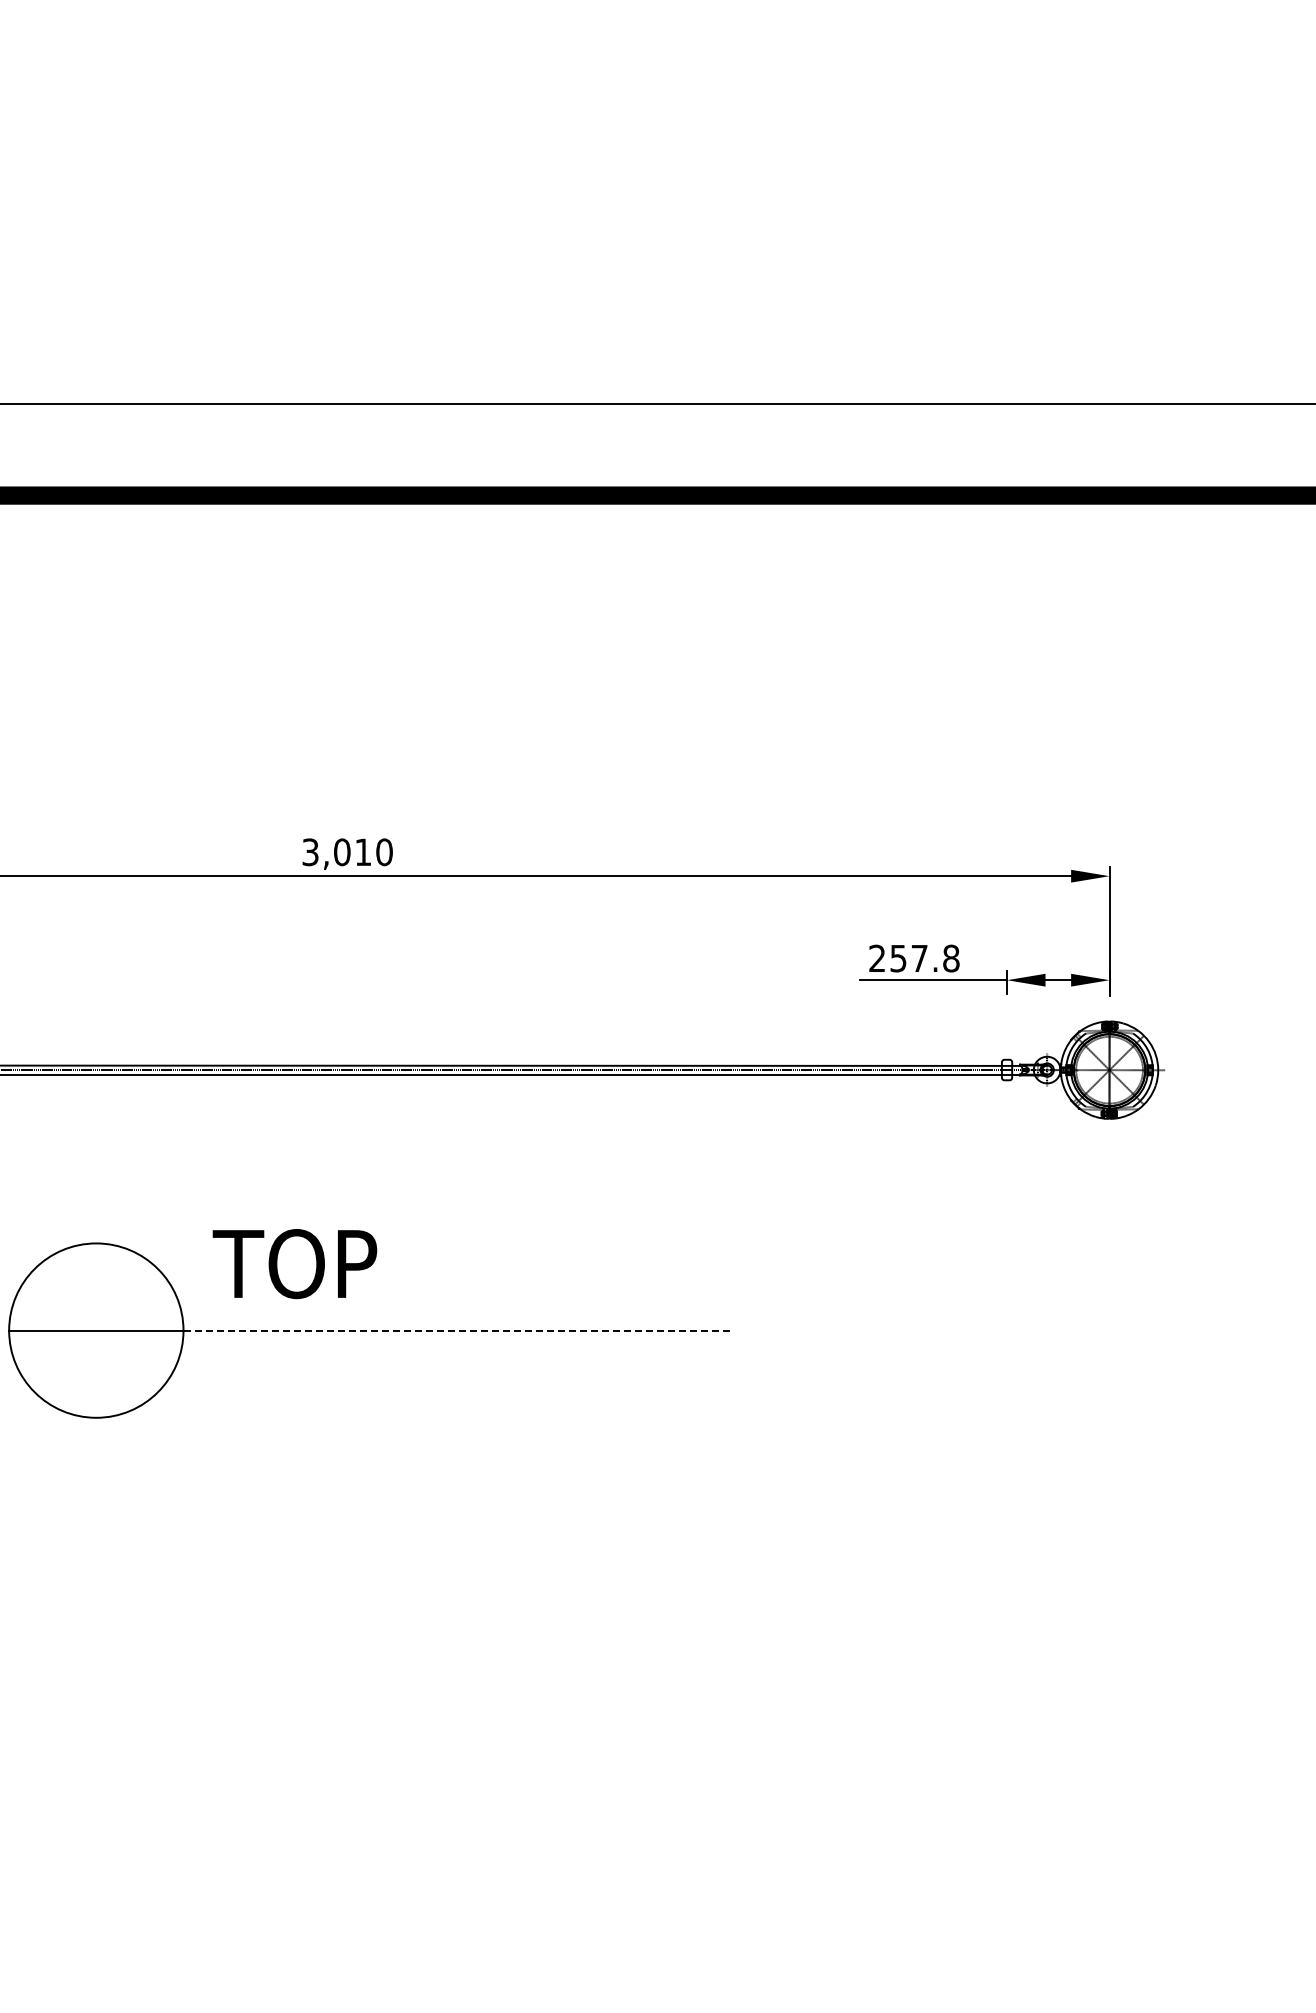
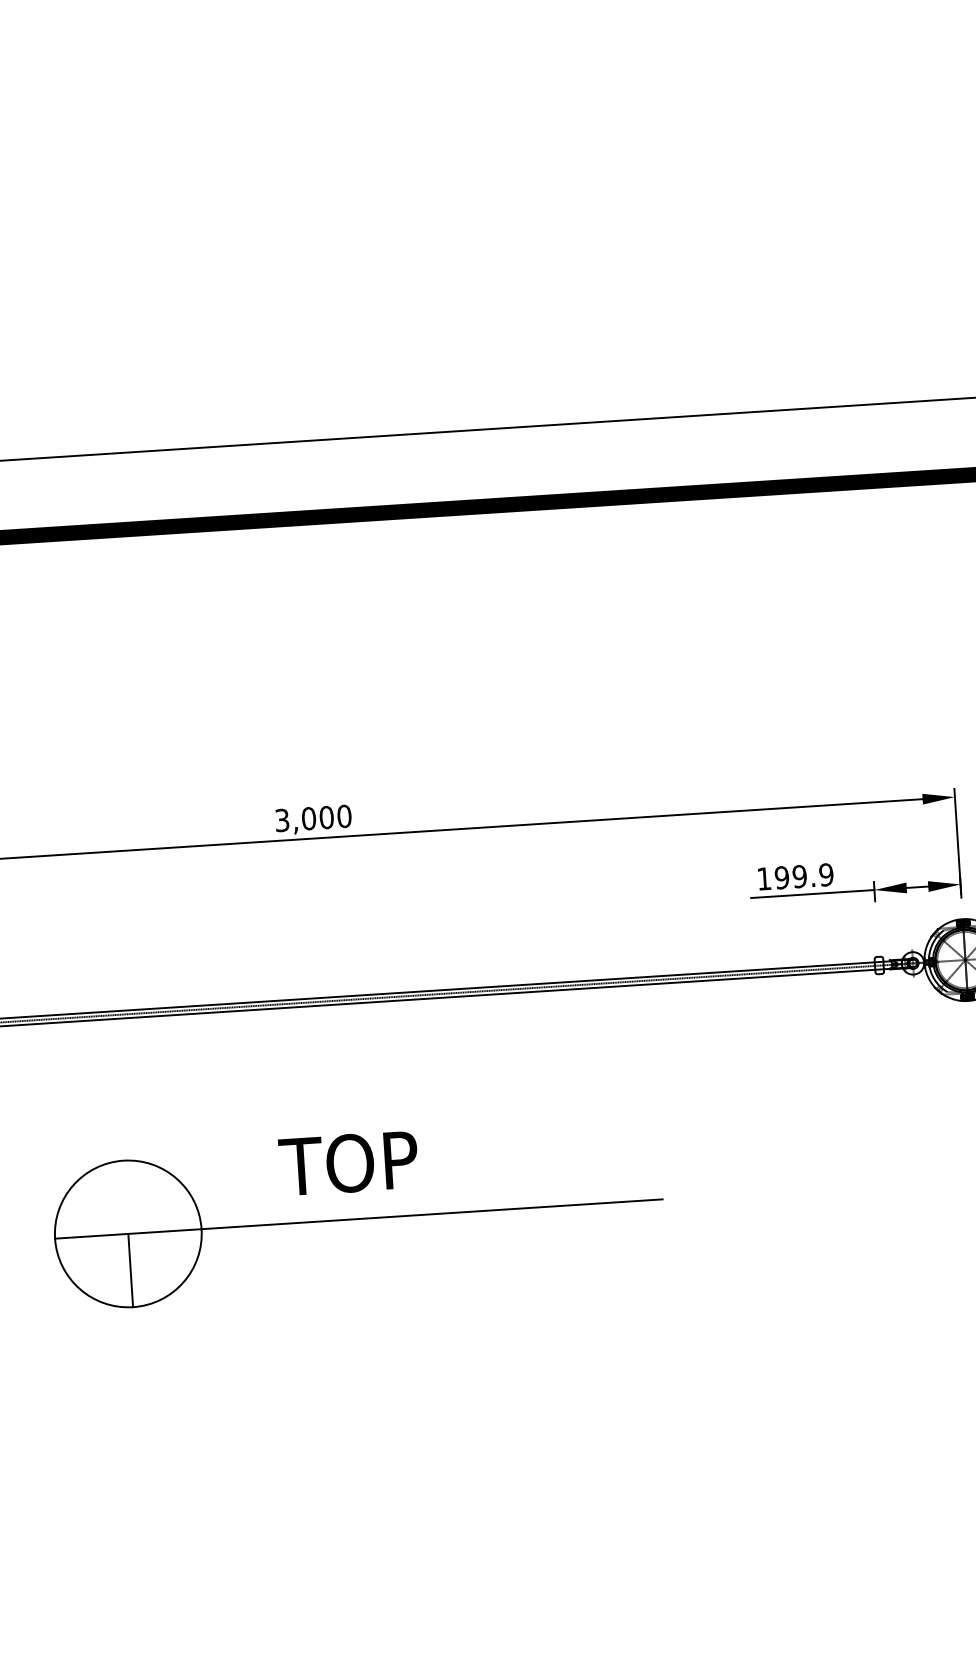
text: (363, 852) -> (326, 817), 3,010 -> 3,000
text: (914, 958) -> (795, 876), 257.8 -> 199.9
text: (294, 1264) -> (348, 1163), moved
line: (458, 1330) -> (432, 1214), dashed -> solid
line: (96, 1373) -> (130, 1269), added

